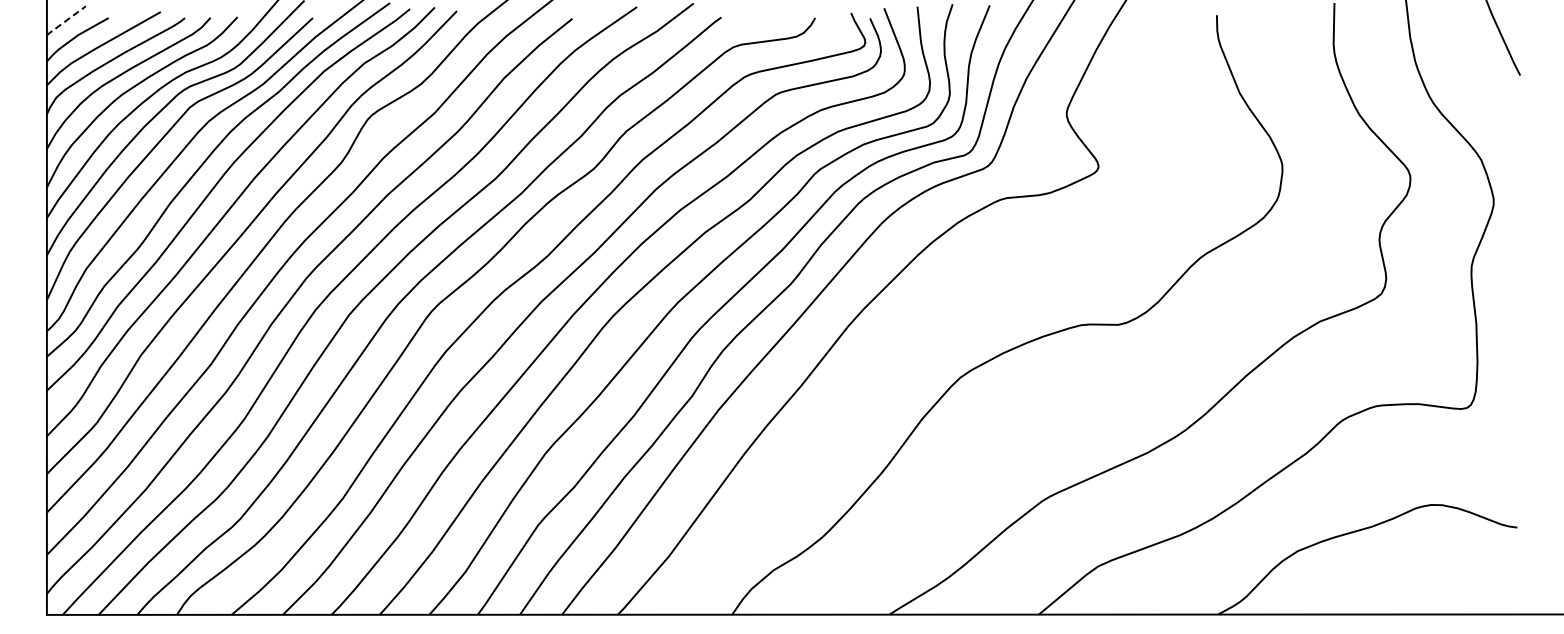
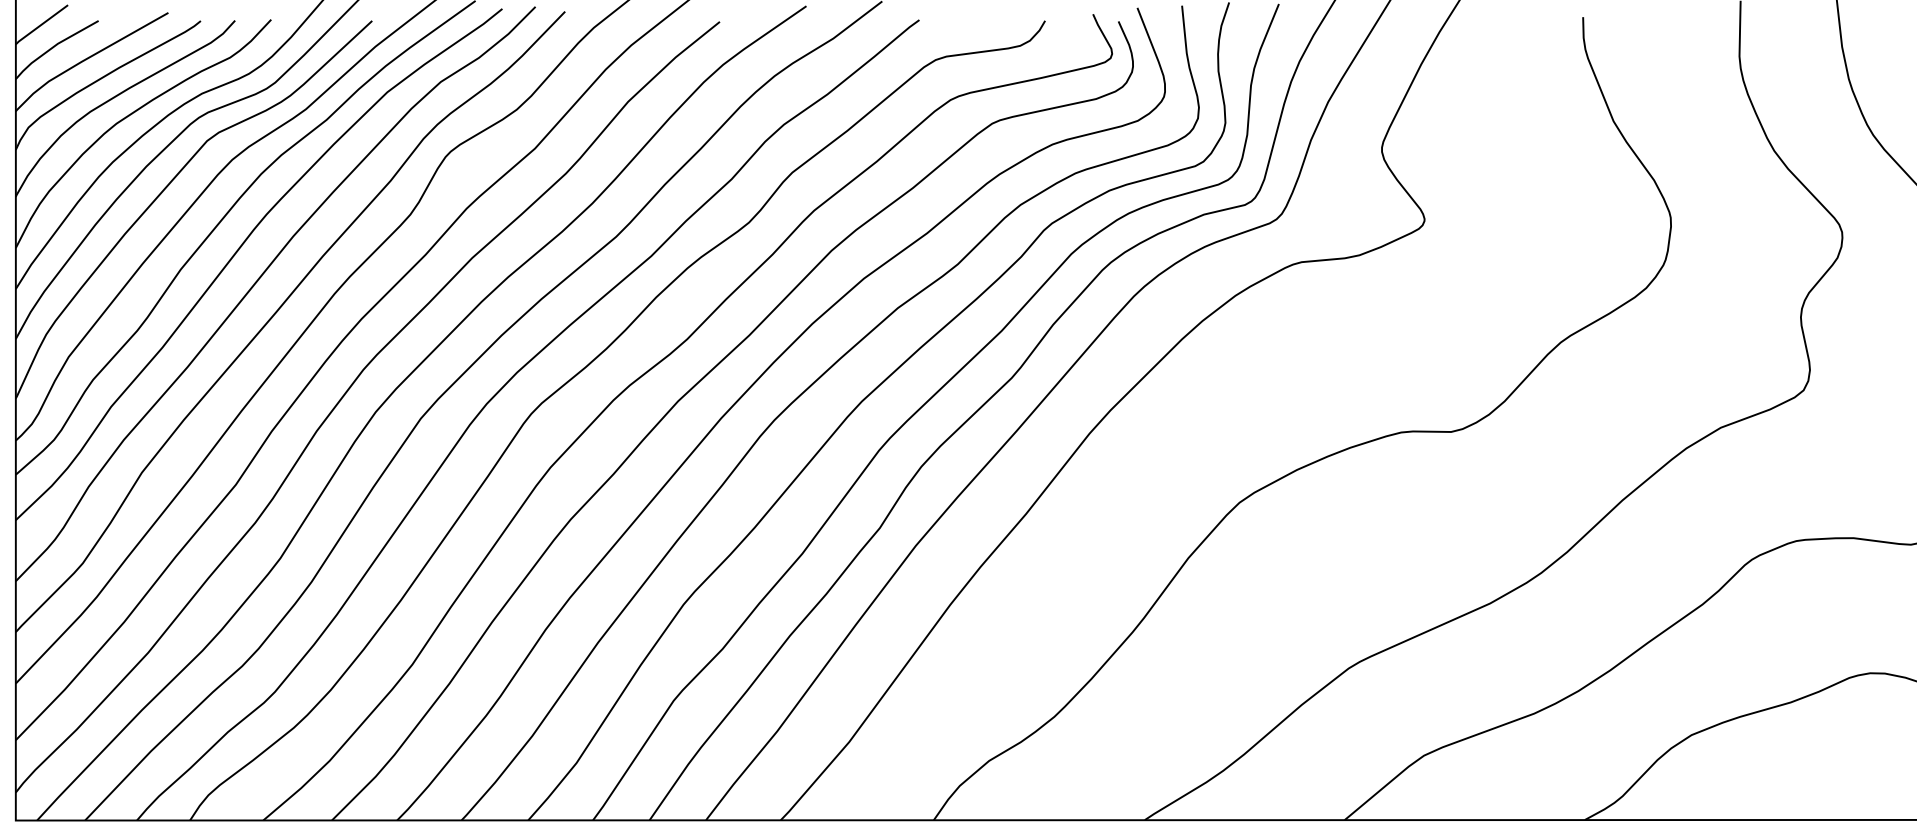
line: (65, 21) -> (40, 25), dashed -> solid

